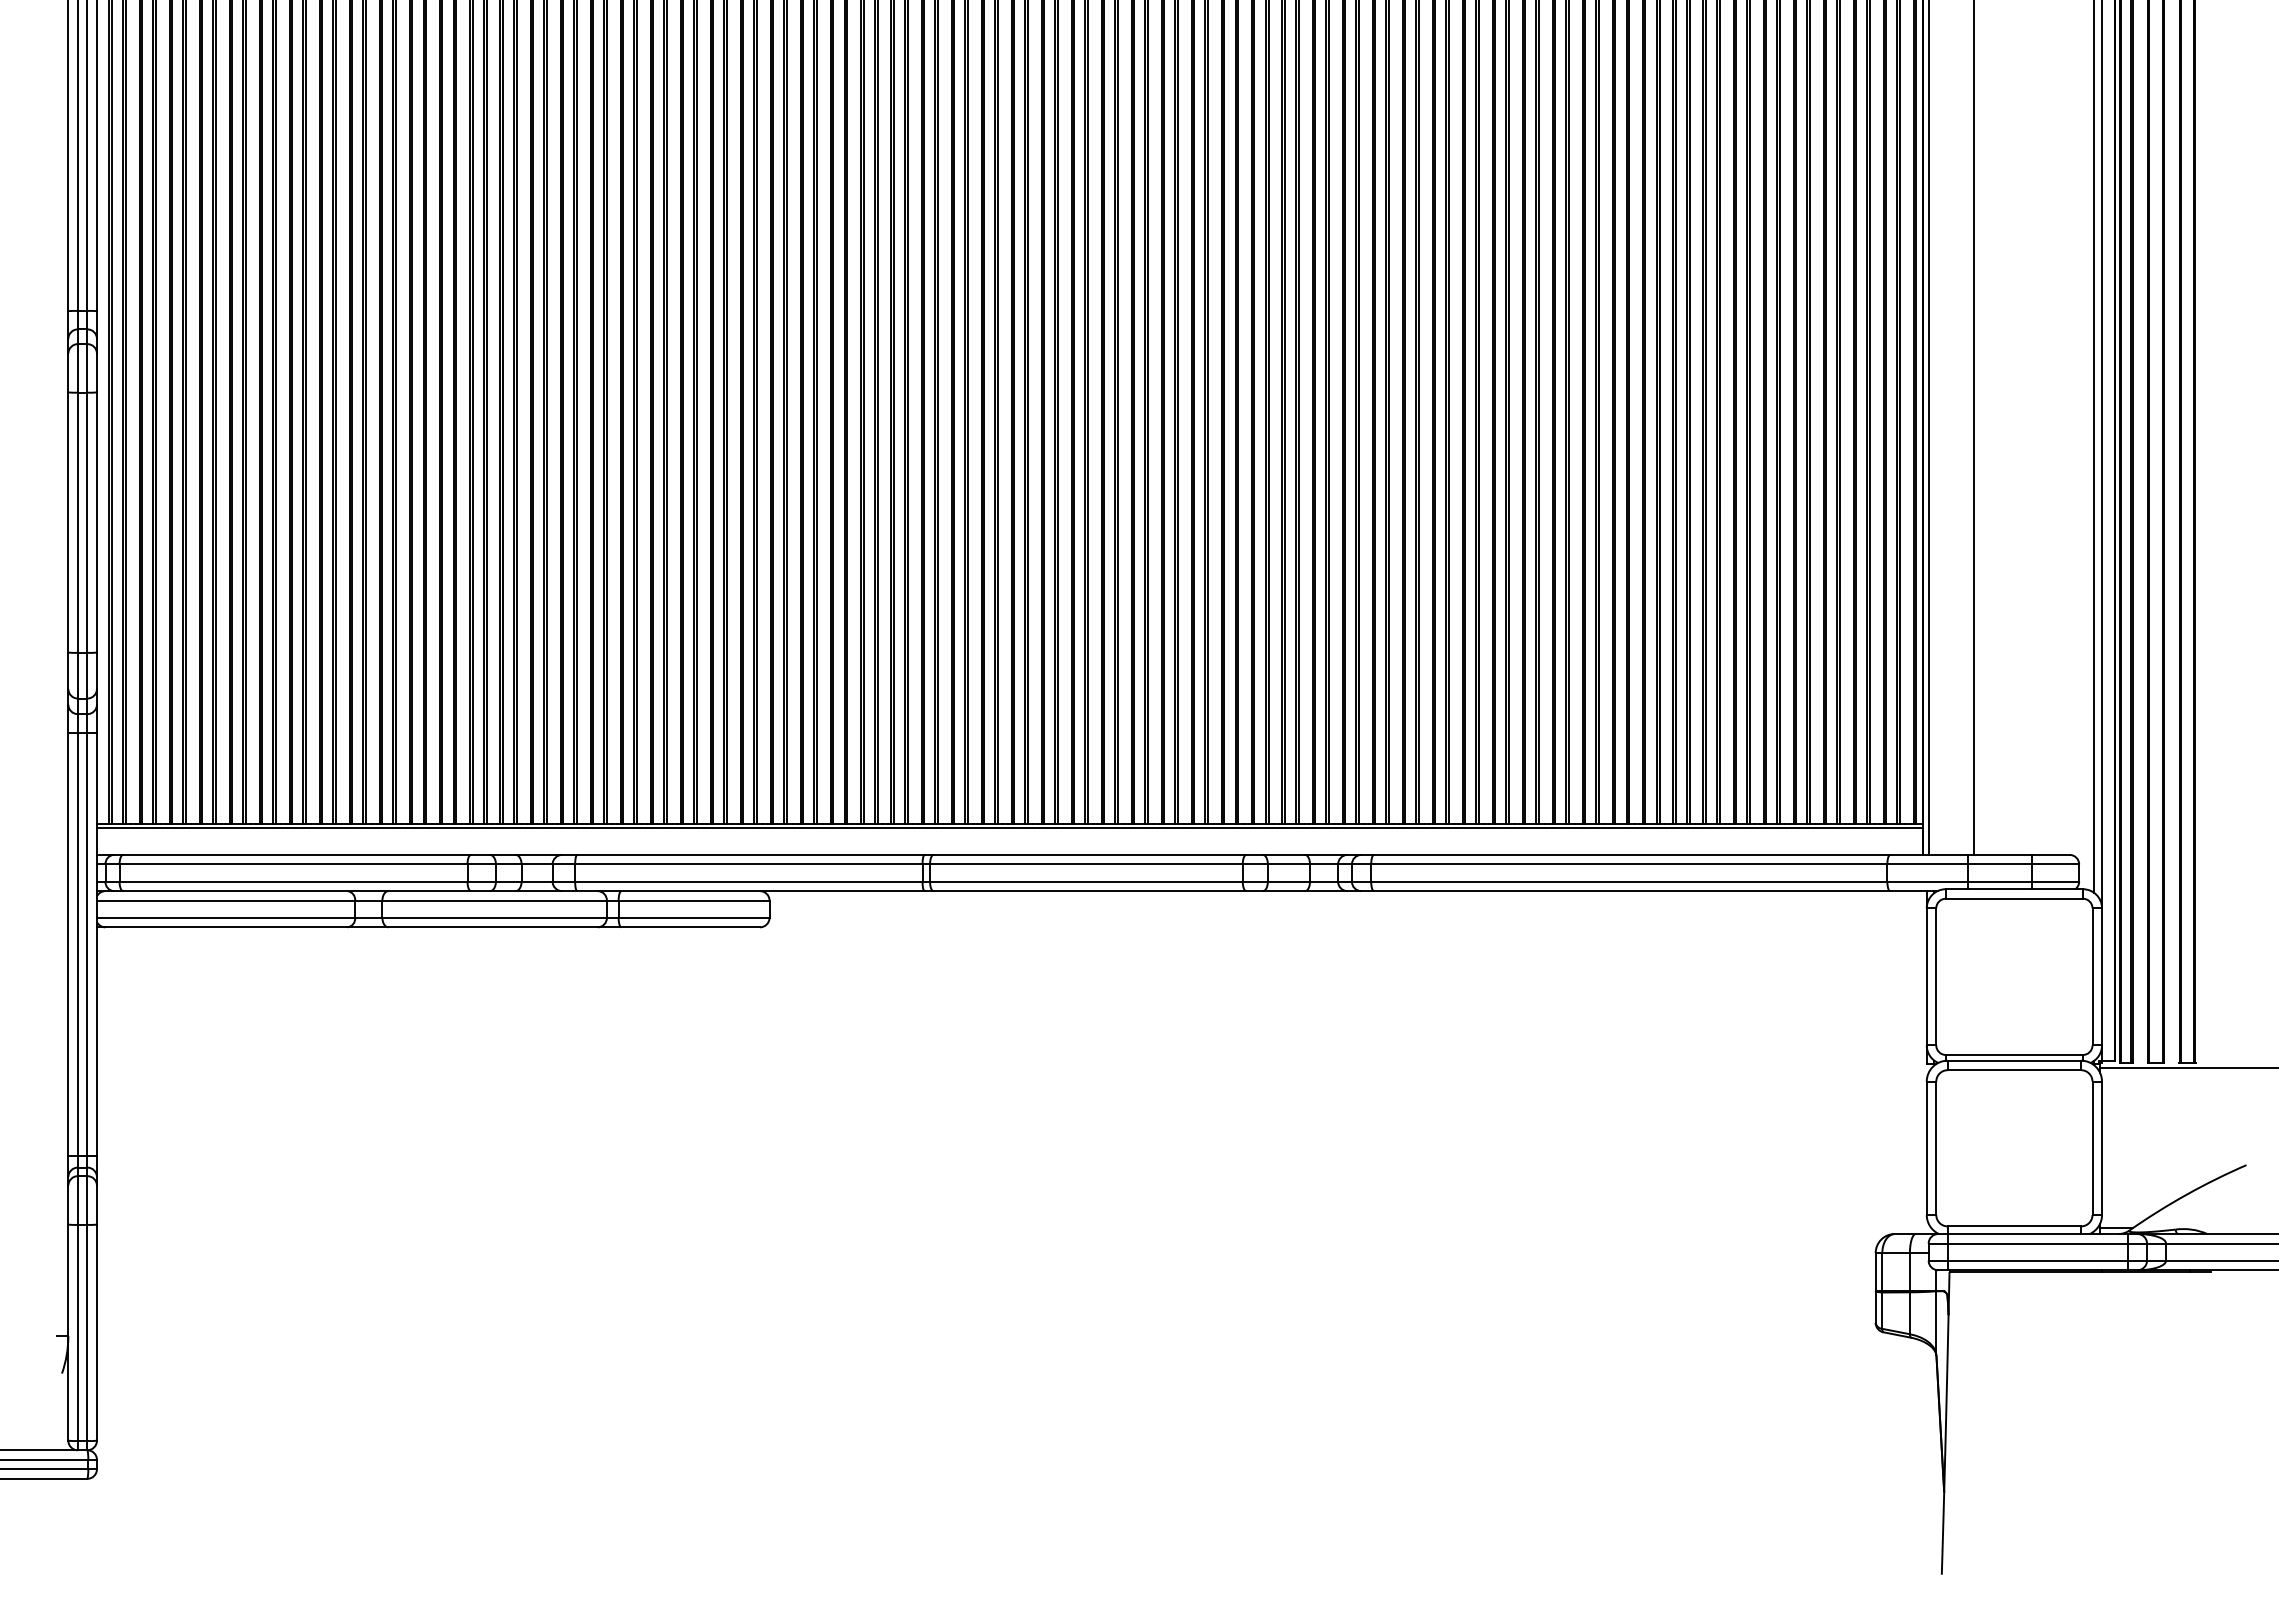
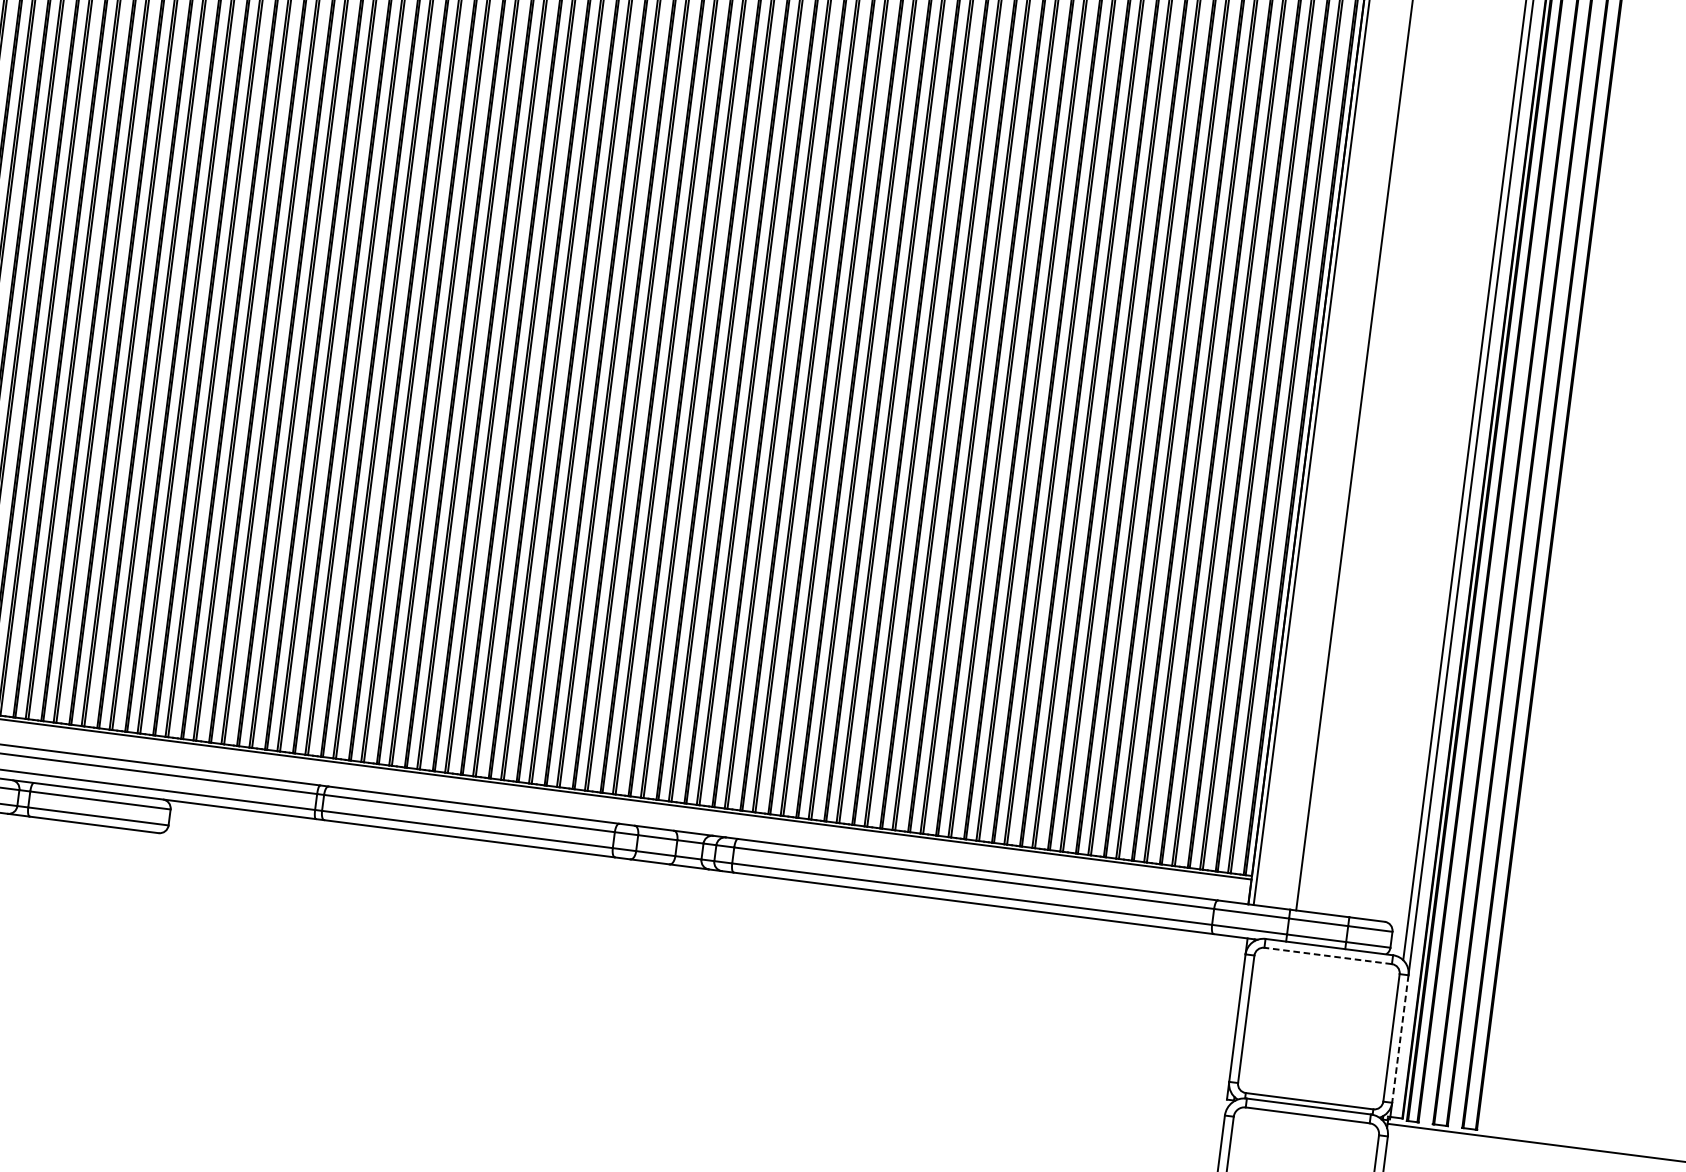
line: (2014, 898) -> (1328, 955), solid -> dashed
line: (2102, 976) -> (1400, 1038), solid -> dashed

